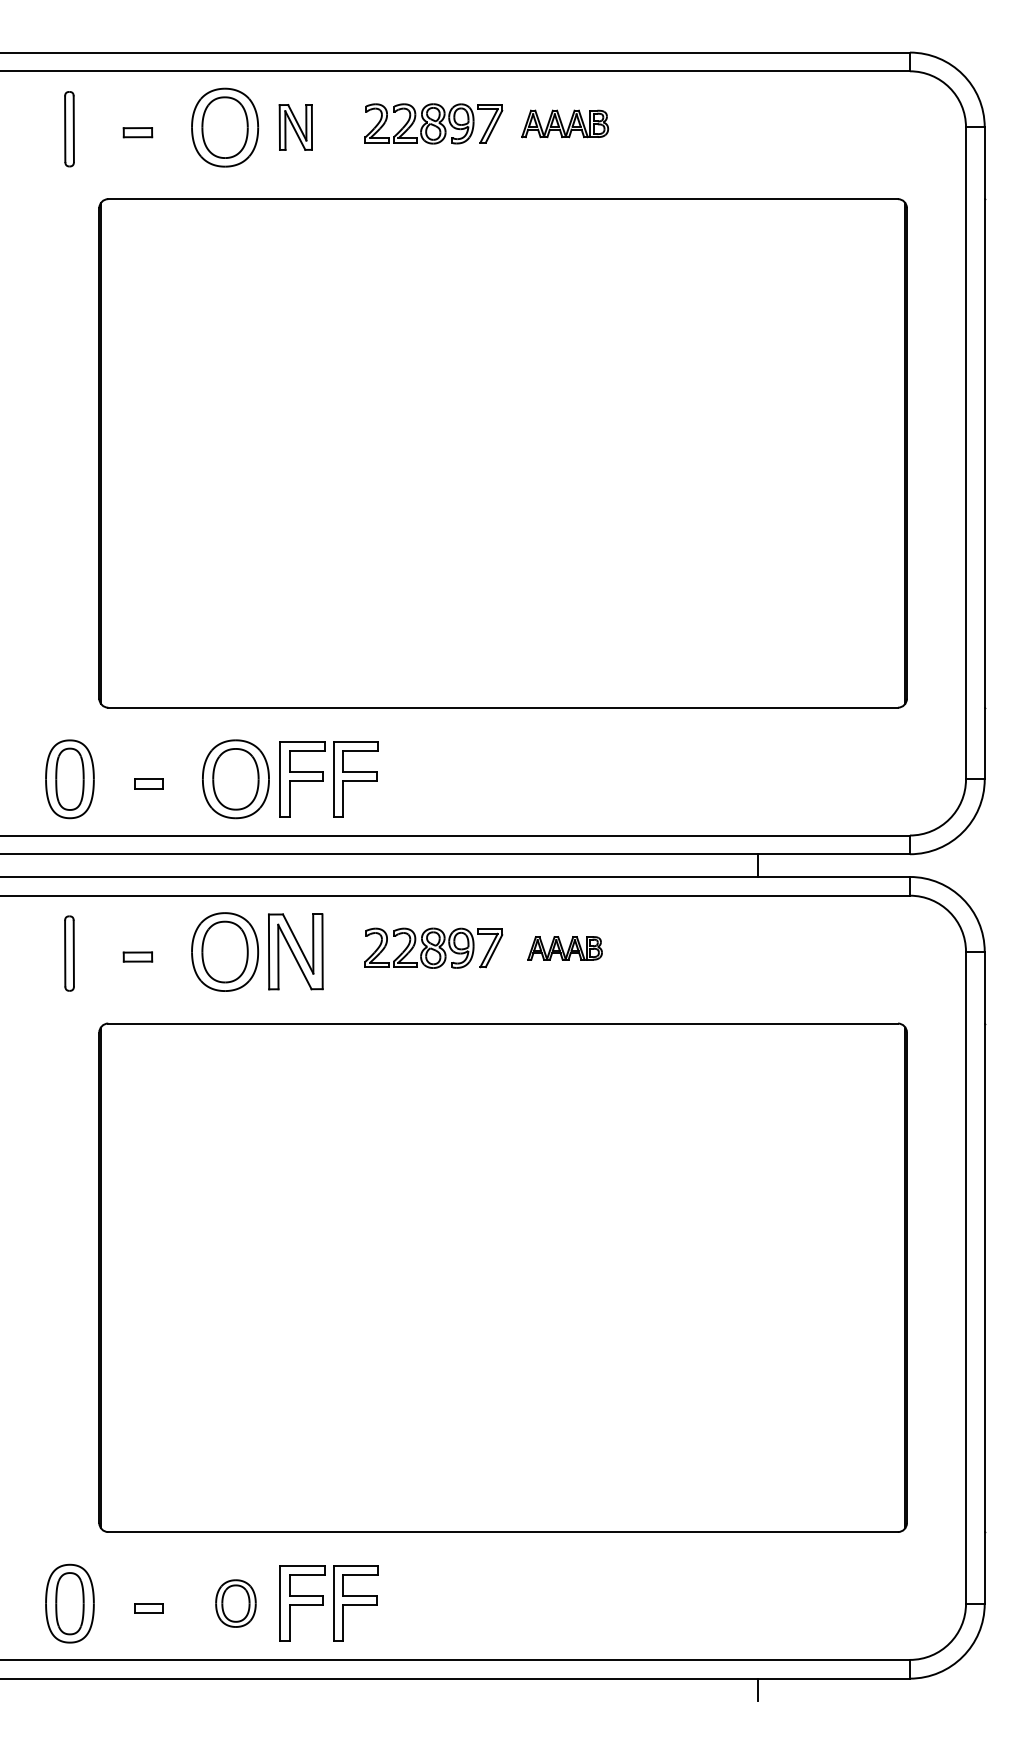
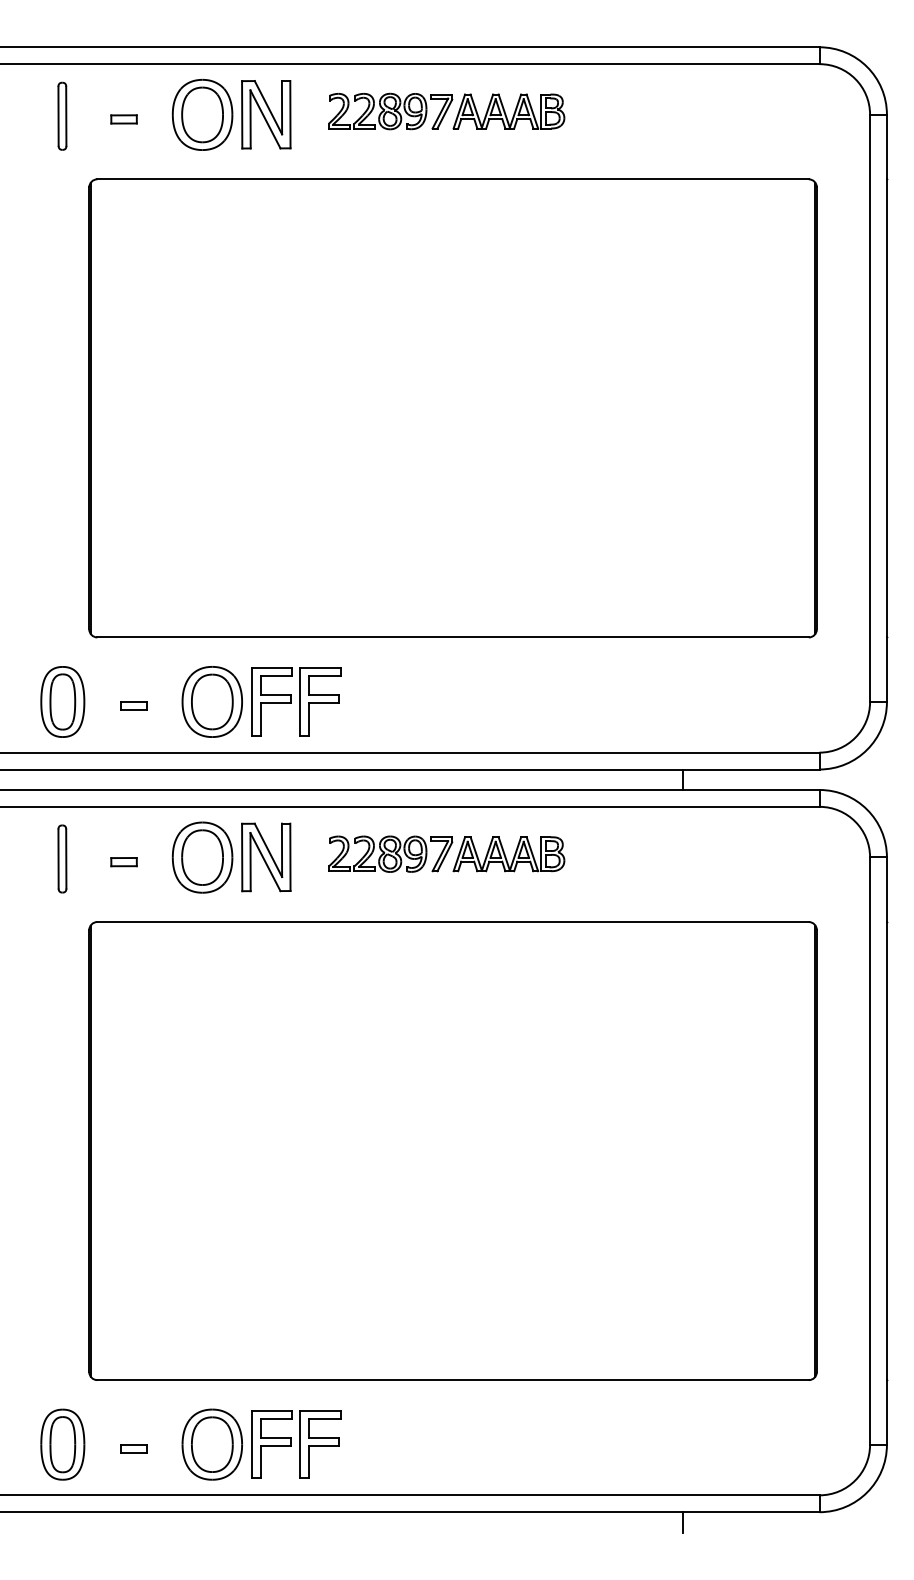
part: (564, 123) -> (508, 111), size x1.43
part: (295, 127) -> (266, 114), size x1.67
part: (564, 948) -> (508, 854), size x1.67
part: (235, 1603) -> (211, 1444), size x1.67

